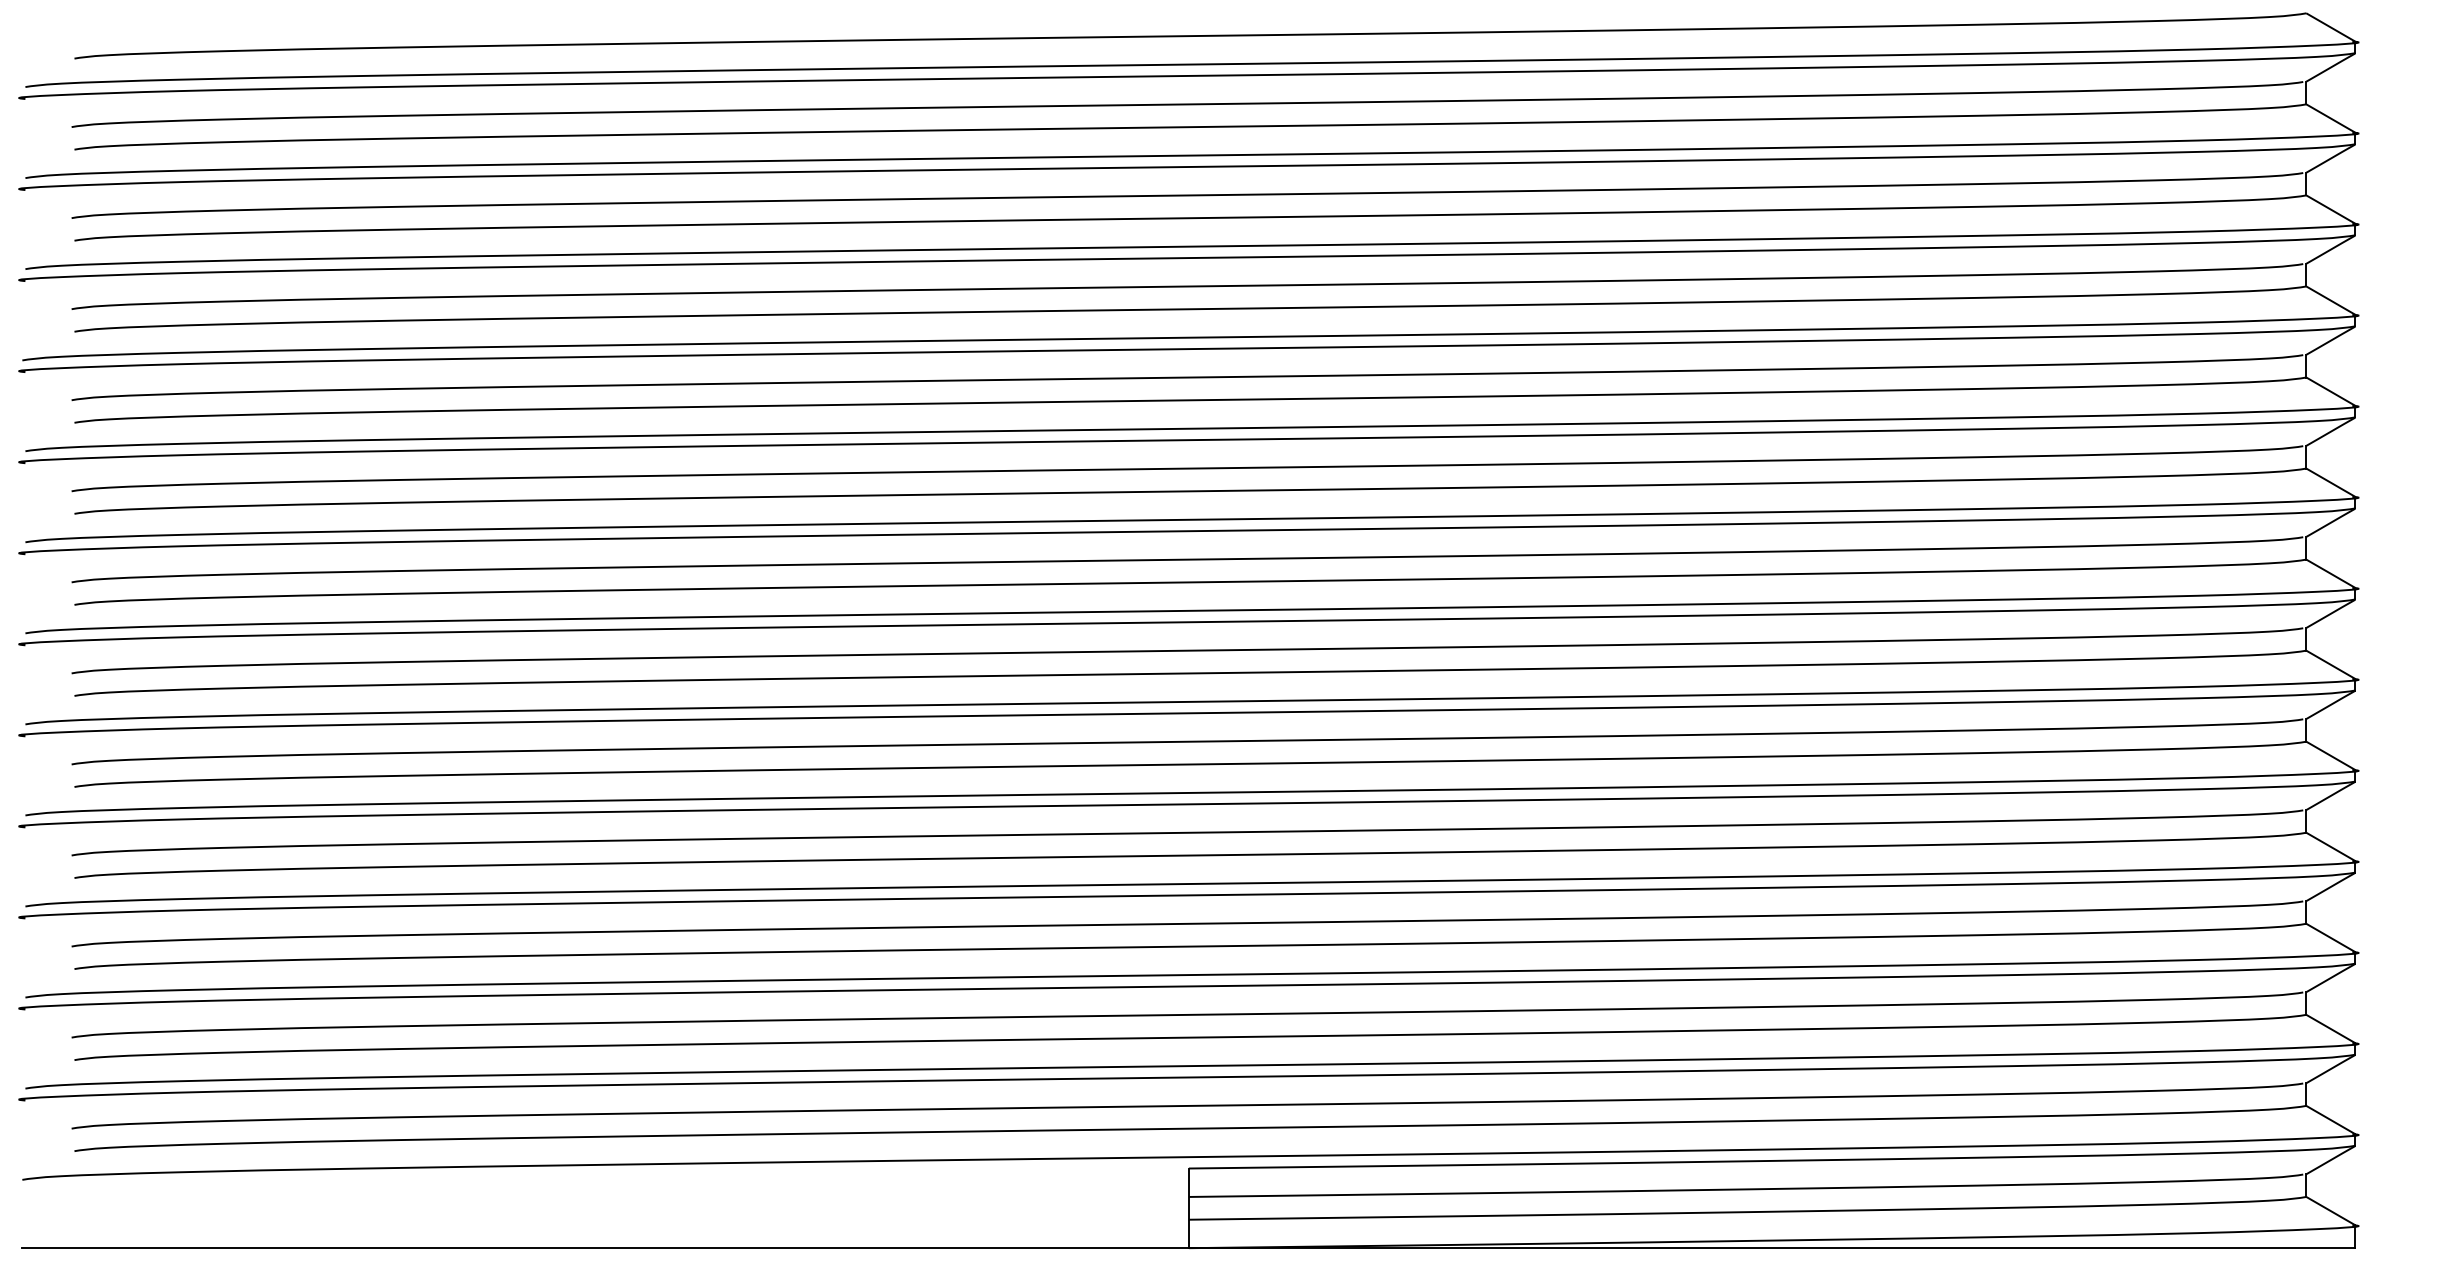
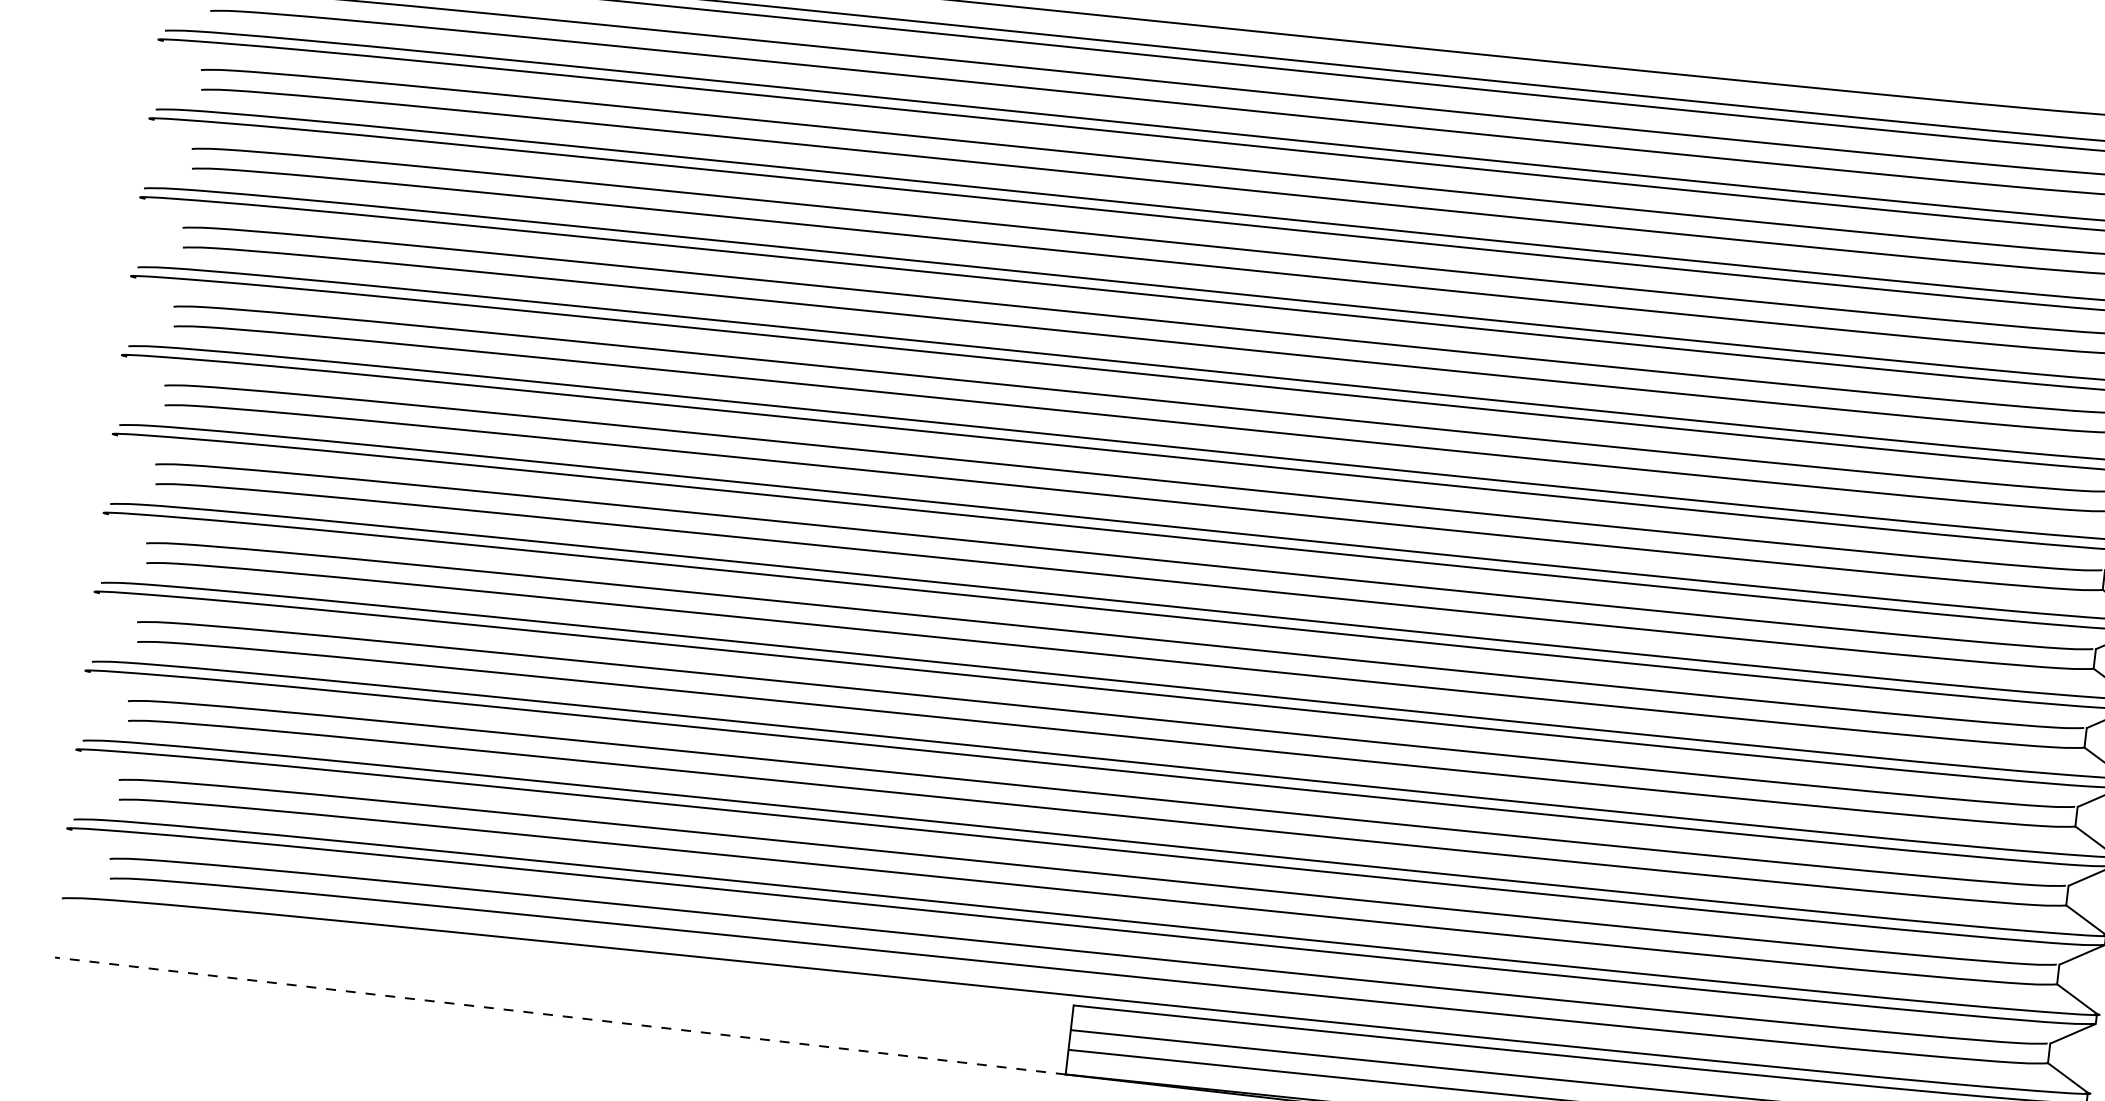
line: (605, 1248) -> (560, 1016), solid -> dashed

